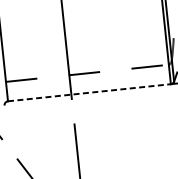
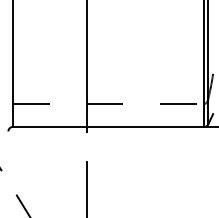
line: (89, 92) -> (108, 126), dashed -> solid

